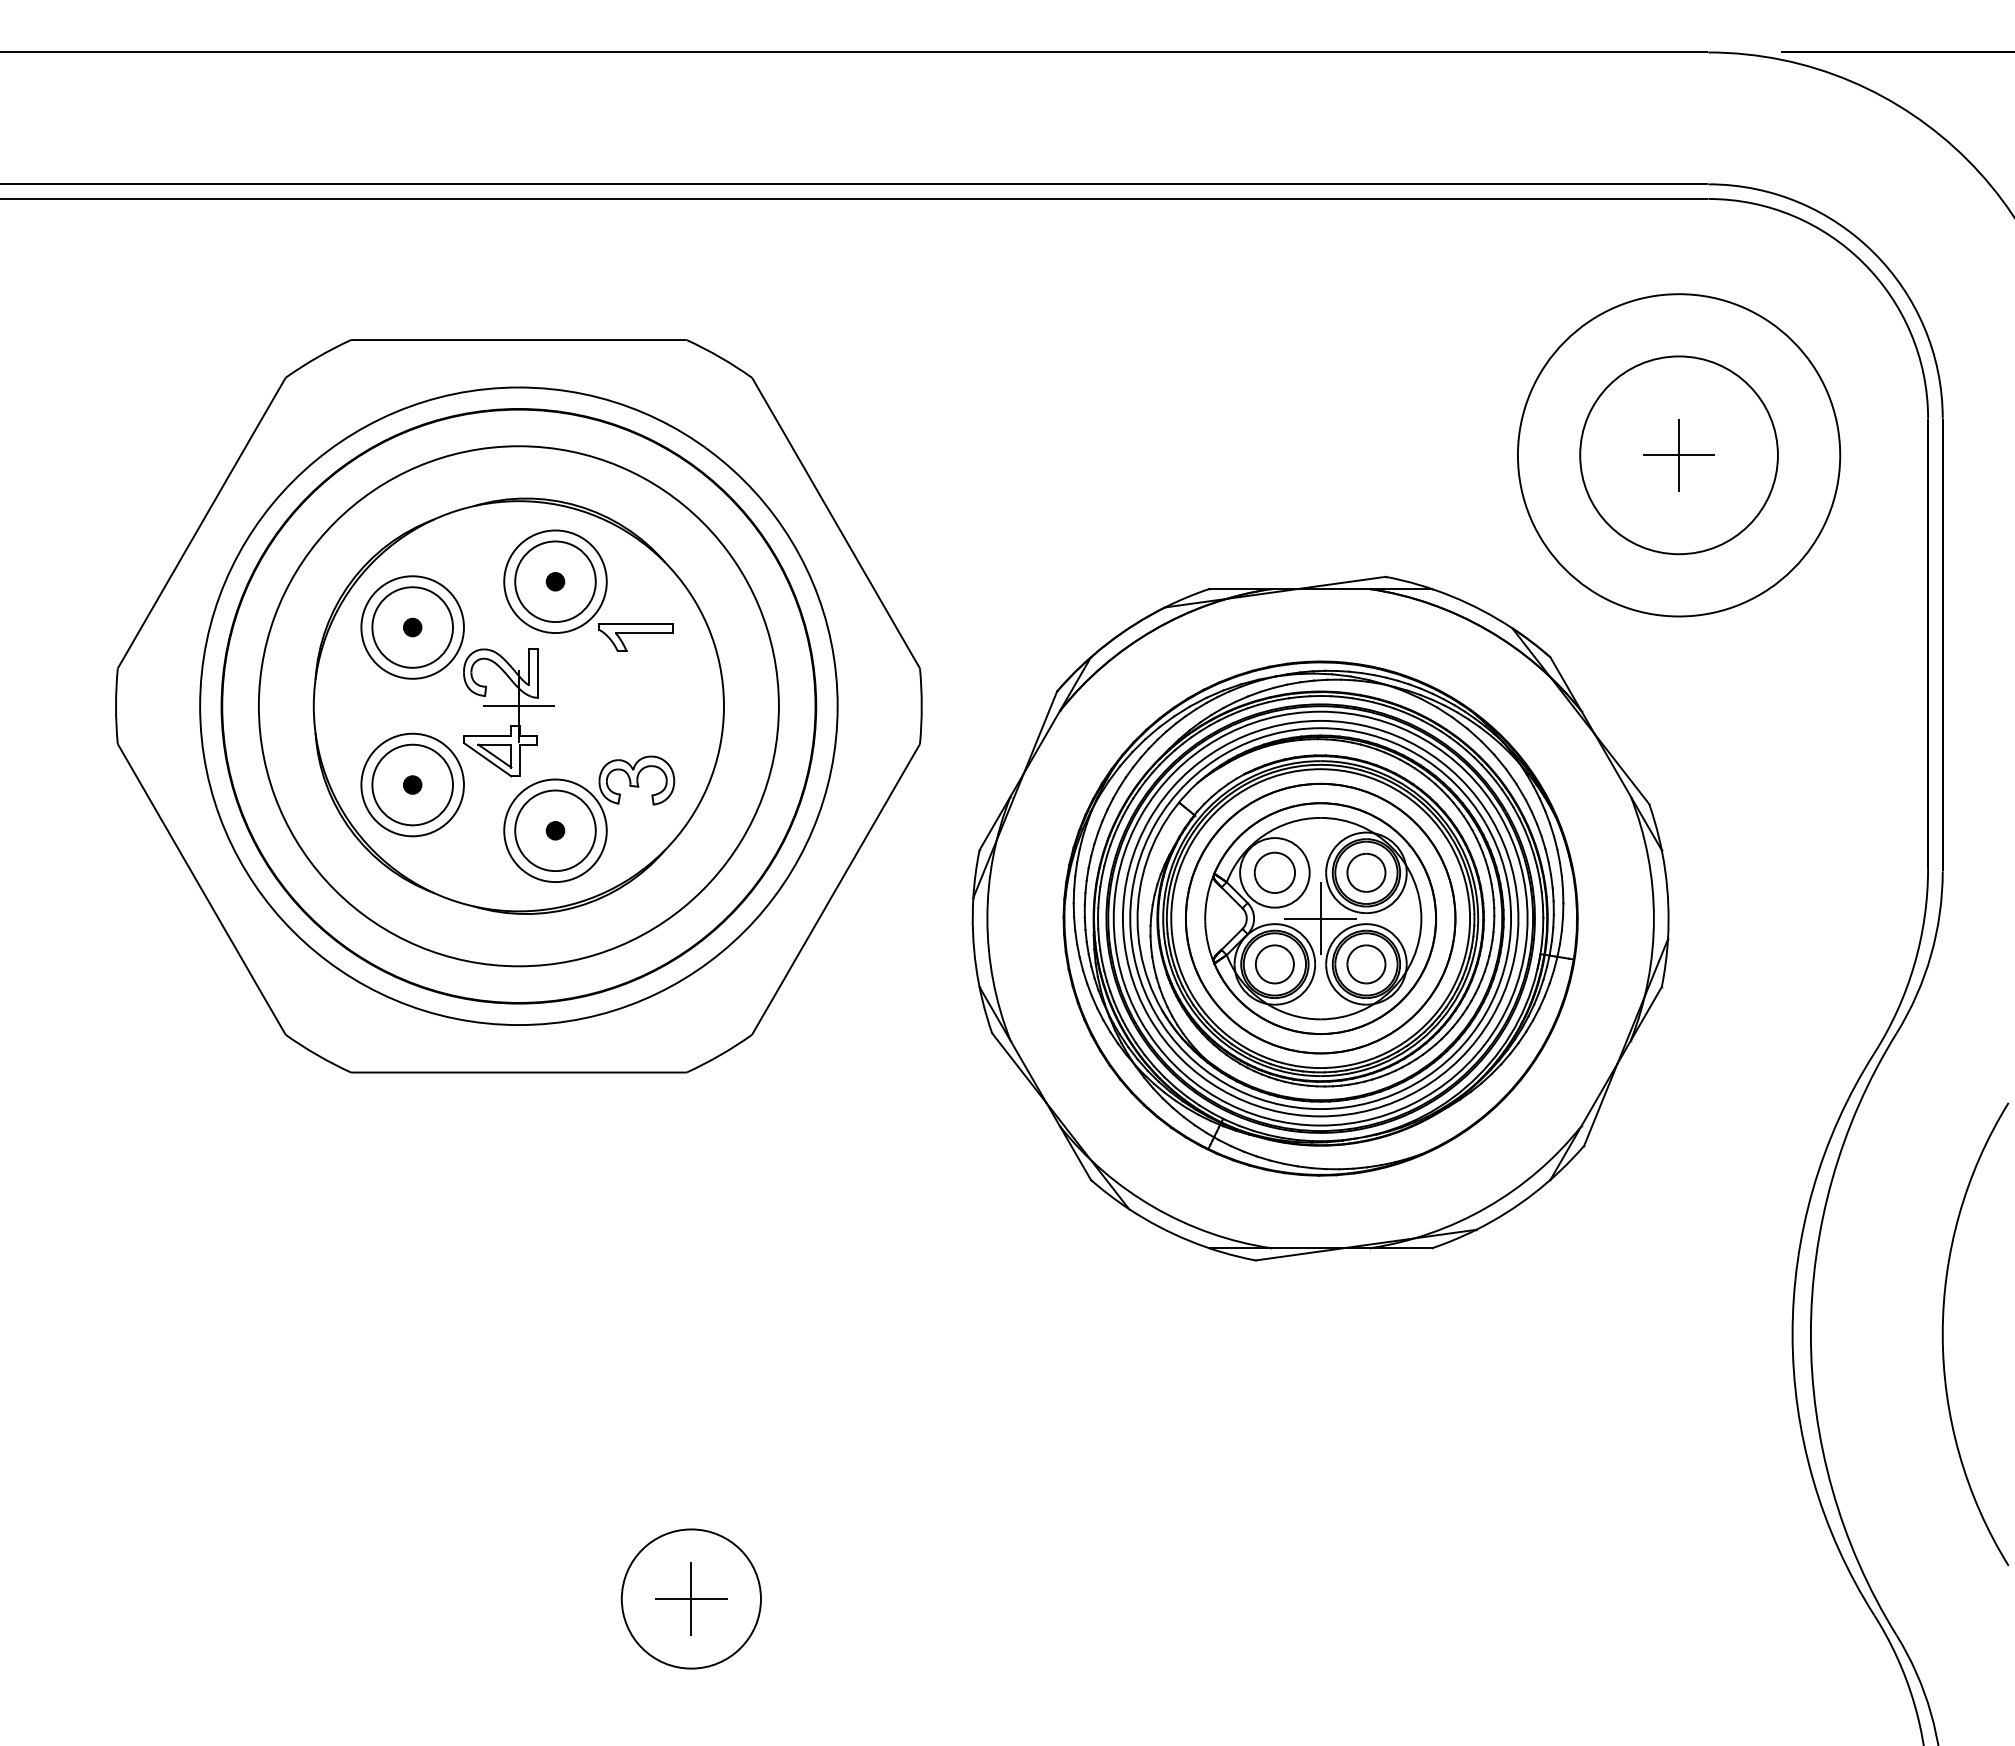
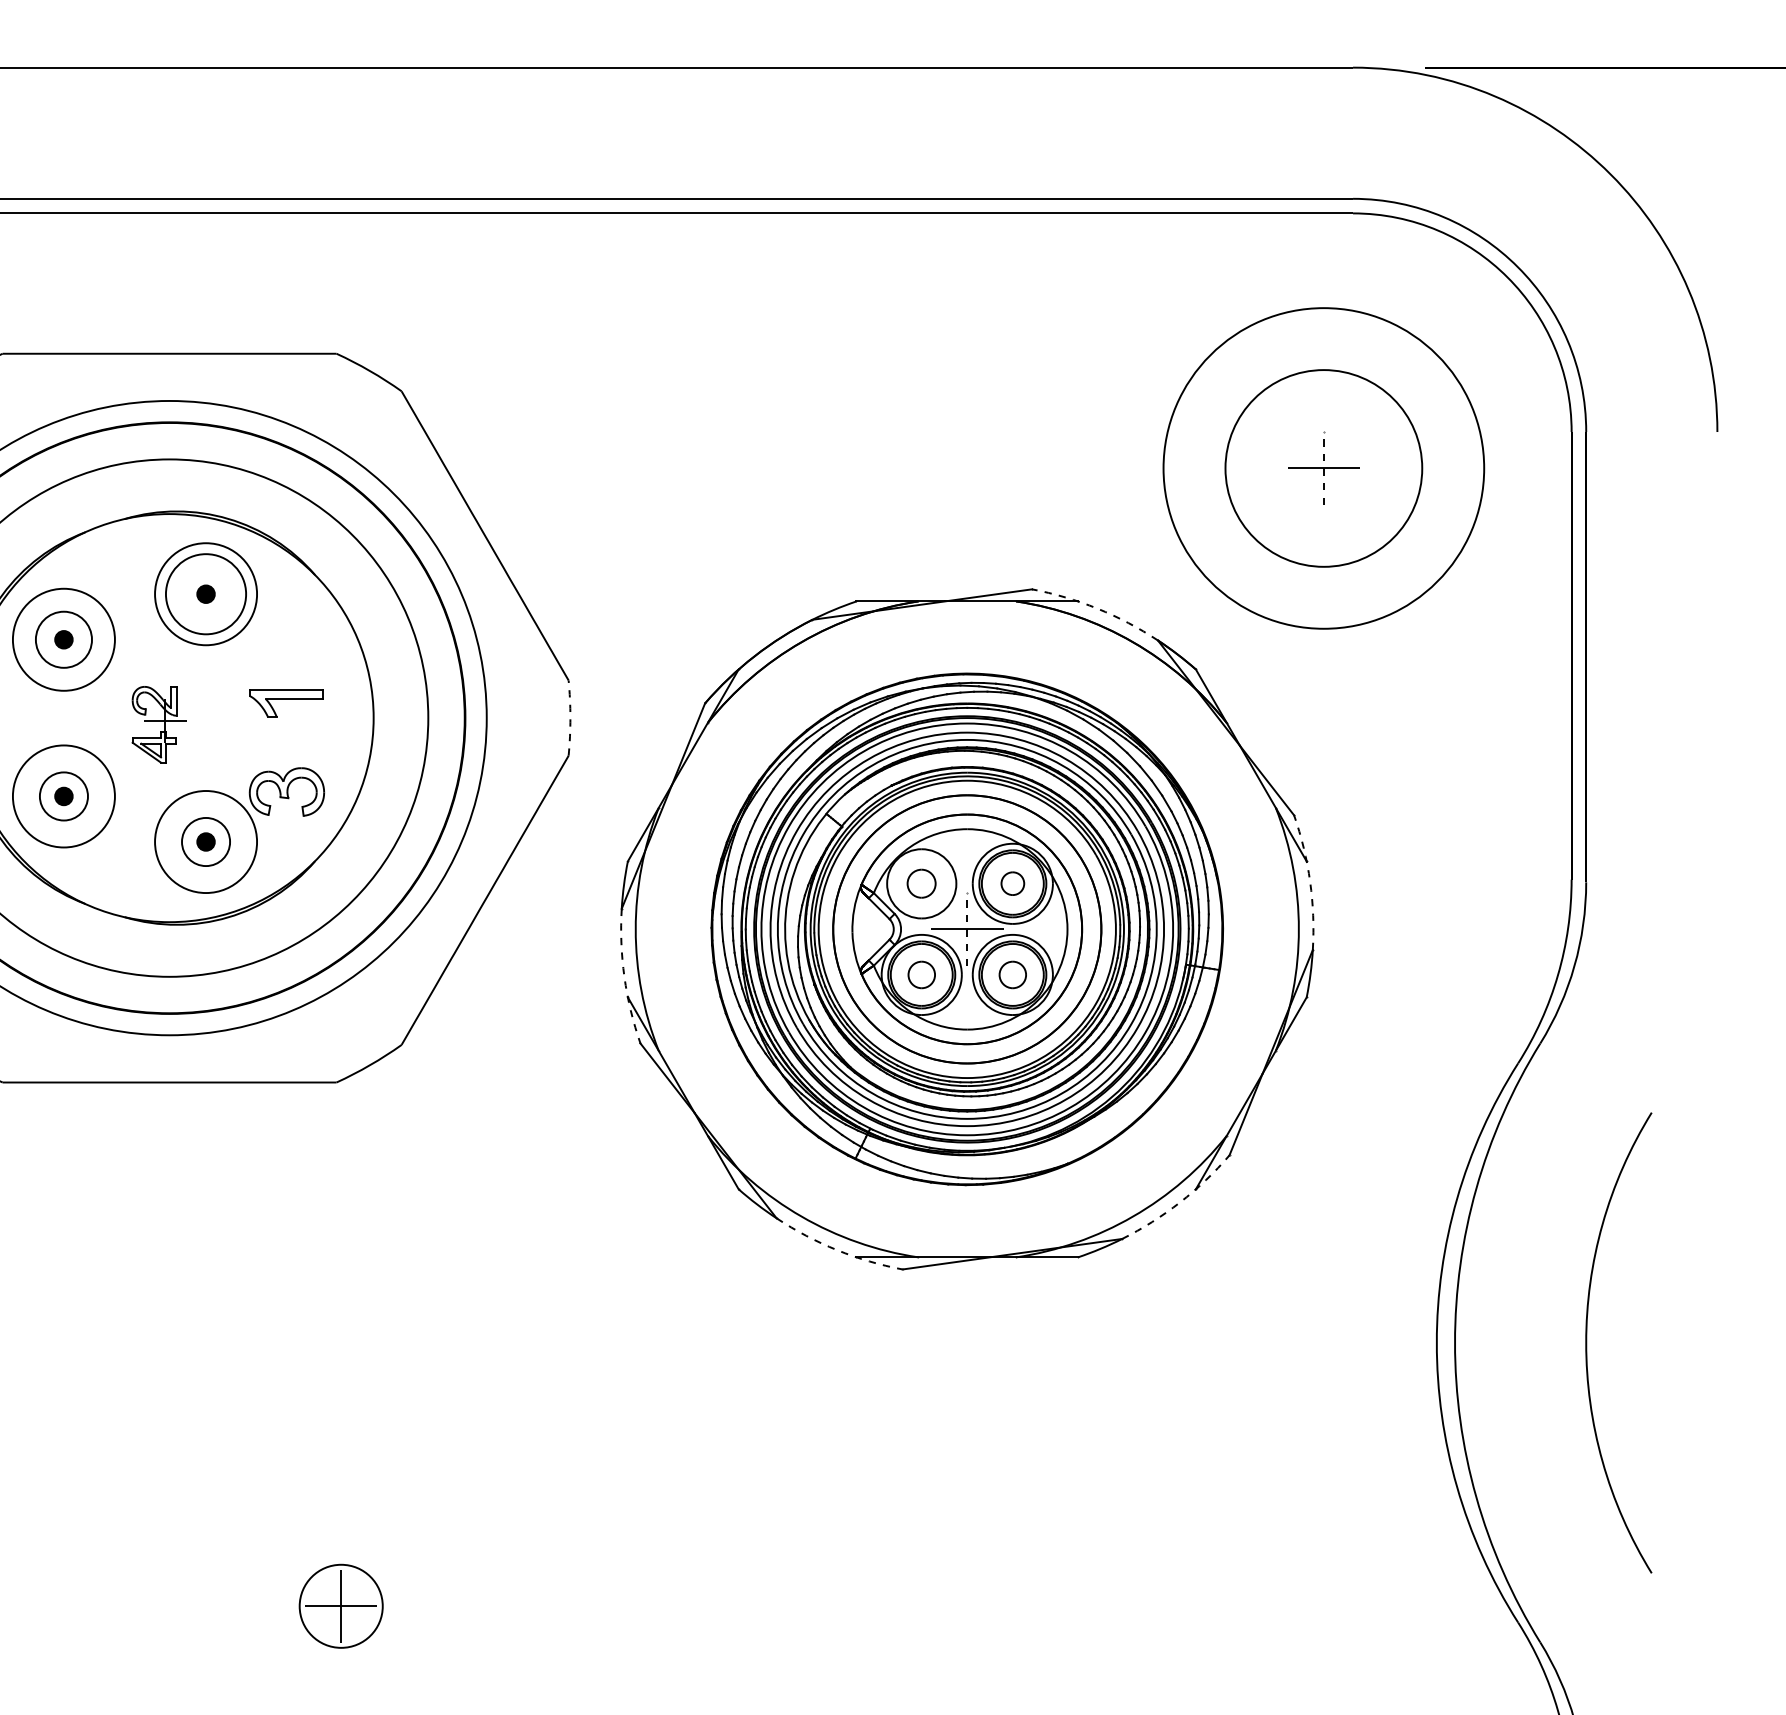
line: (1679, 455) -> (1324, 468), solid -> dashed
arc: (1451, 596) -> (1097, 608), solid -> dashed
circle: (412, 627) -> (63, 639), size x0.7
part: (635, 637) -> (285, 703), moved
arc: (921, 706) -> (570, 718), solid -> dashed
part: (508, 712) -> (159, 724), size x0.6
circle: (412, 784) -> (63, 795), size x0.6
circle: (555, 830) -> (206, 841), size x0.6
arc: (1665, 870) -> (1310, 881), solid -> dashed
part: (1274, 872) -> (921, 883), size x0.7
part: (1366, 872) -> (1012, 883), size x0.6
line: (1320, 918) -> (967, 929), solid -> dashed
part: (1274, 964) -> (921, 975), size x0.7
part: (1366, 964) -> (1012, 975), size x0.7
arc: (976, 966) -> (624, 977), solid -> dashed
arc: (1534, 1193) -> (1180, 1202), solid -> dashed
arc: (1189, 1241) -> (836, 1250), solid -> dashed
circle: (690, 1598) -> (340, 1605), size x0.6

